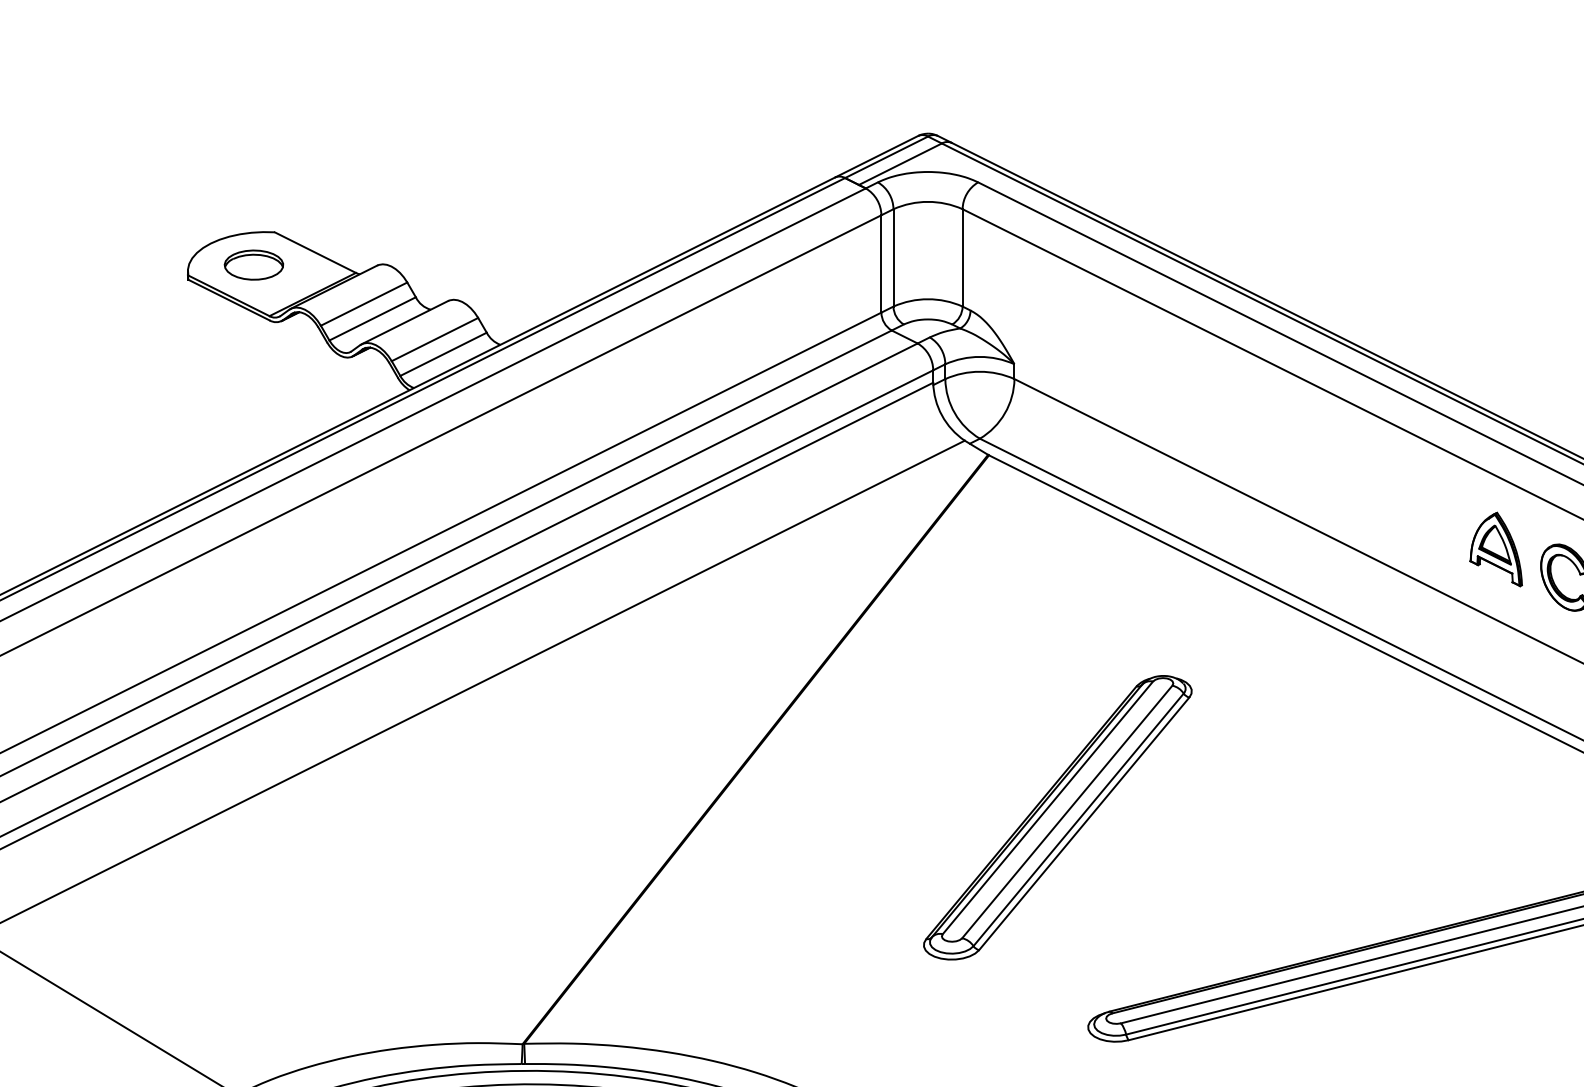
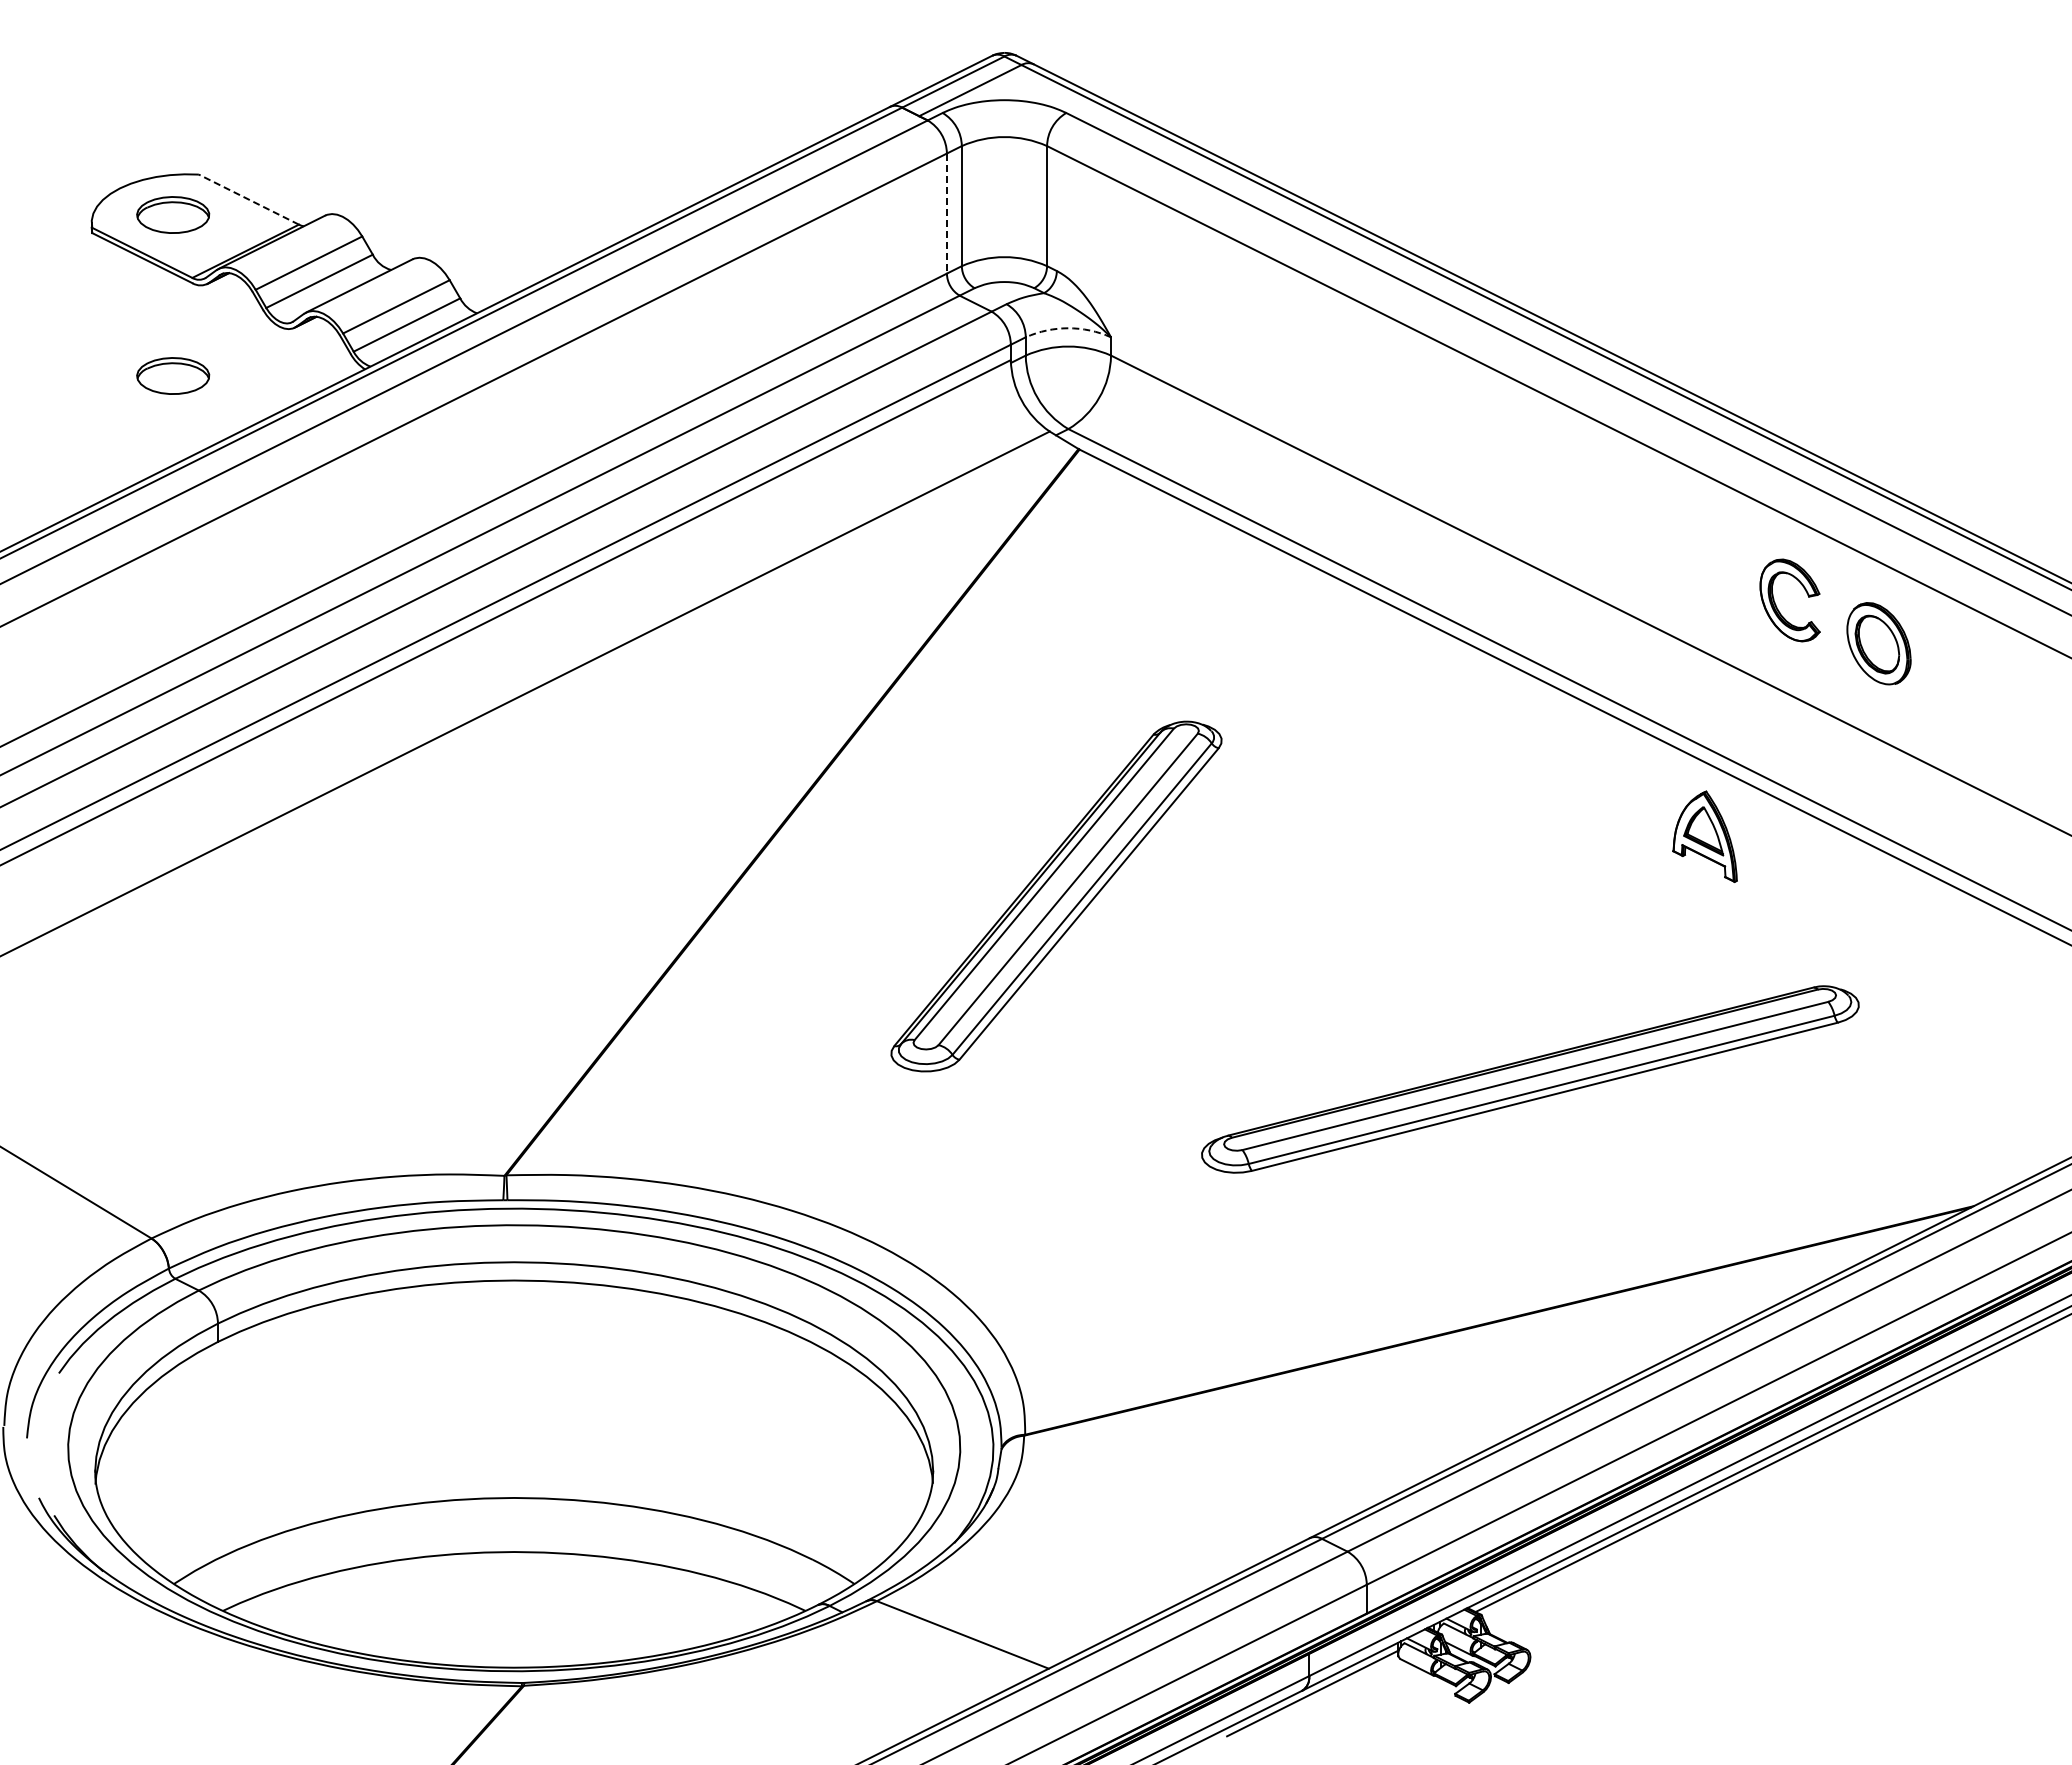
line: (315, 252) -> (248, 199), solid -> dashed
line: (881, 264) -> (946, 214), solid -> dashed
arc: (979, 357) -> (1068, 328), solid -> dashed
part: (254, 395) -> (173, 375), added
part: (1495, 549) -> (1704, 836), moved
part: (1057, 817) -> (1056, 896), moved

